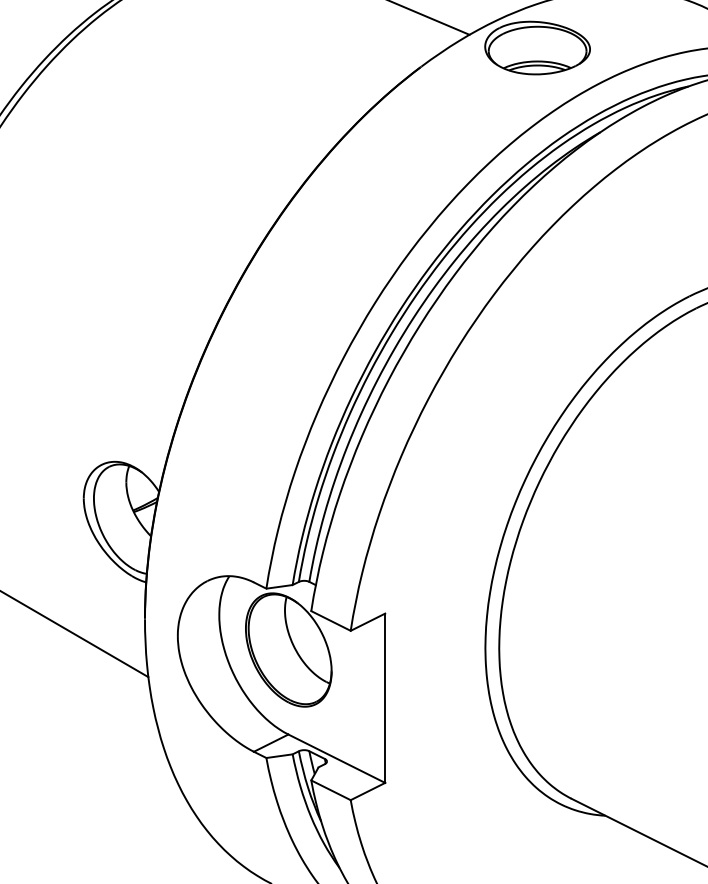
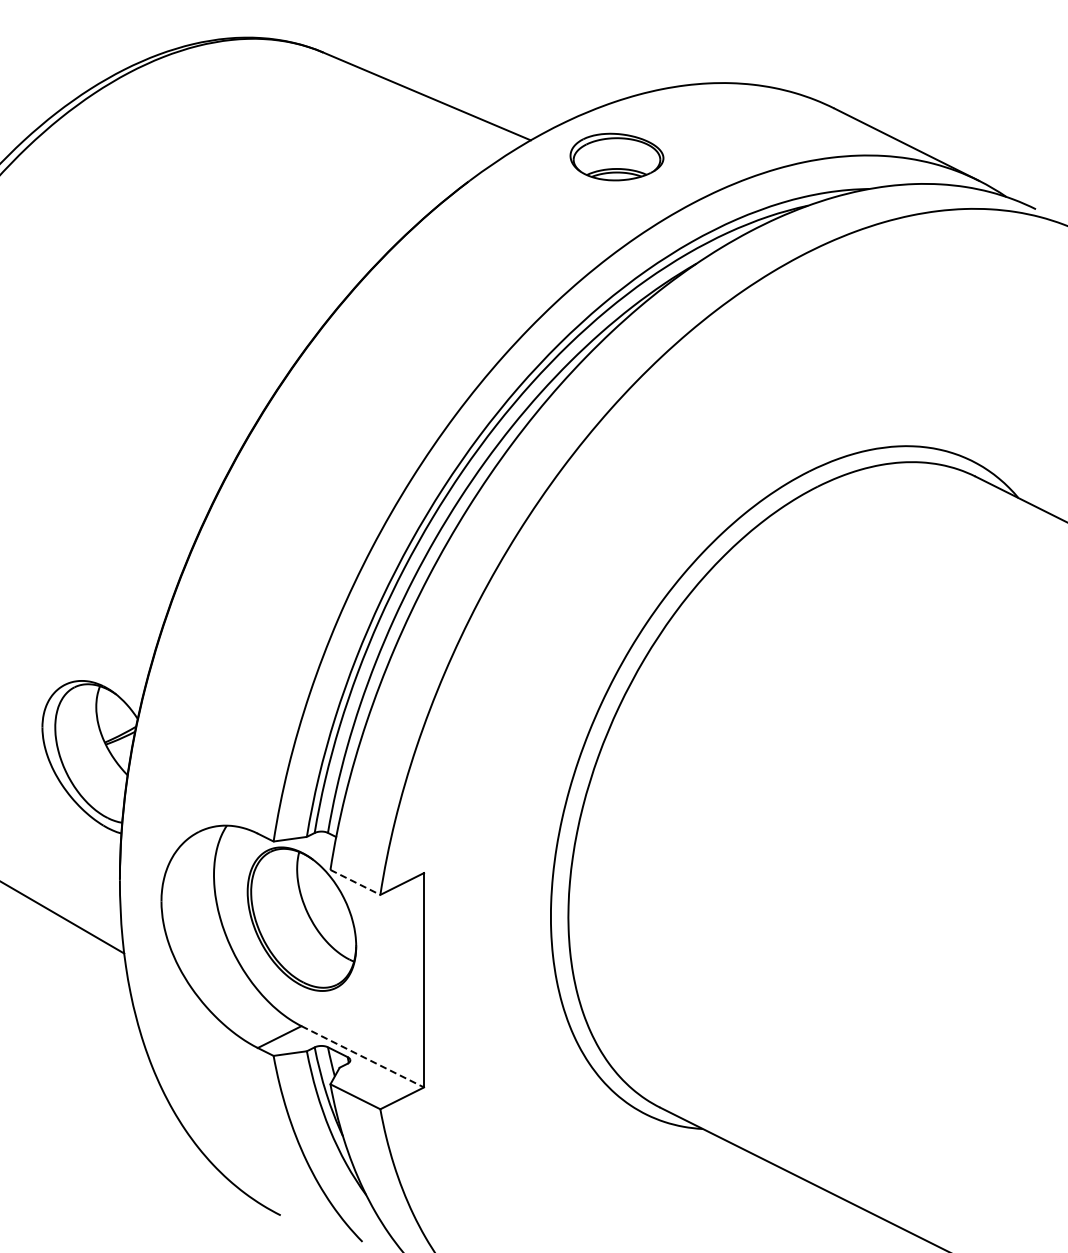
part: (537, 47) -> (616, 156), size x0.7
line: (331, 621) -> (355, 882), solid -> dashed
line: (337, 759) -> (363, 1057), solid -> dashed

